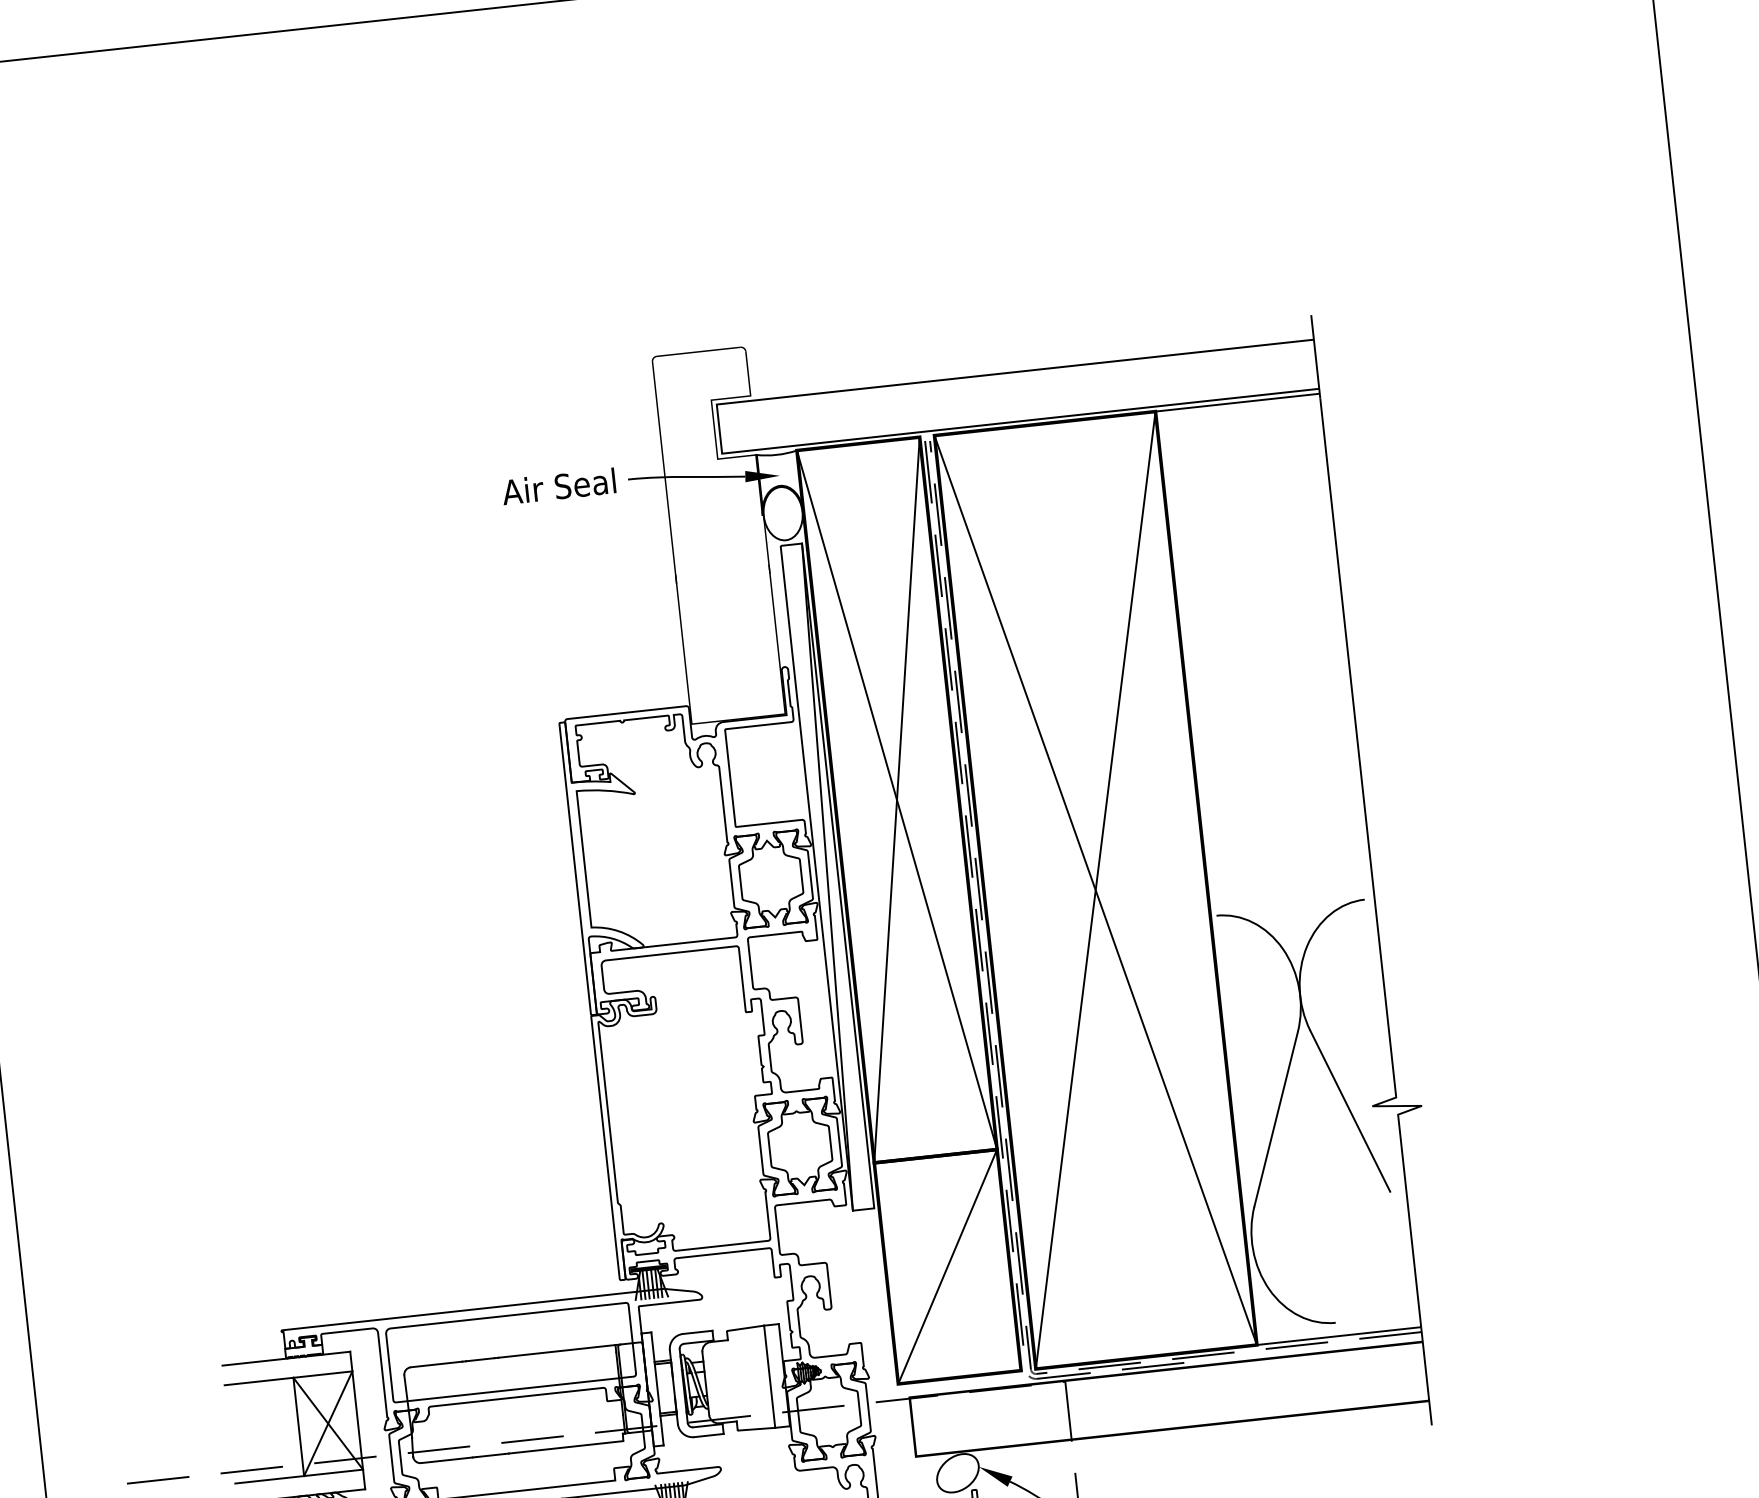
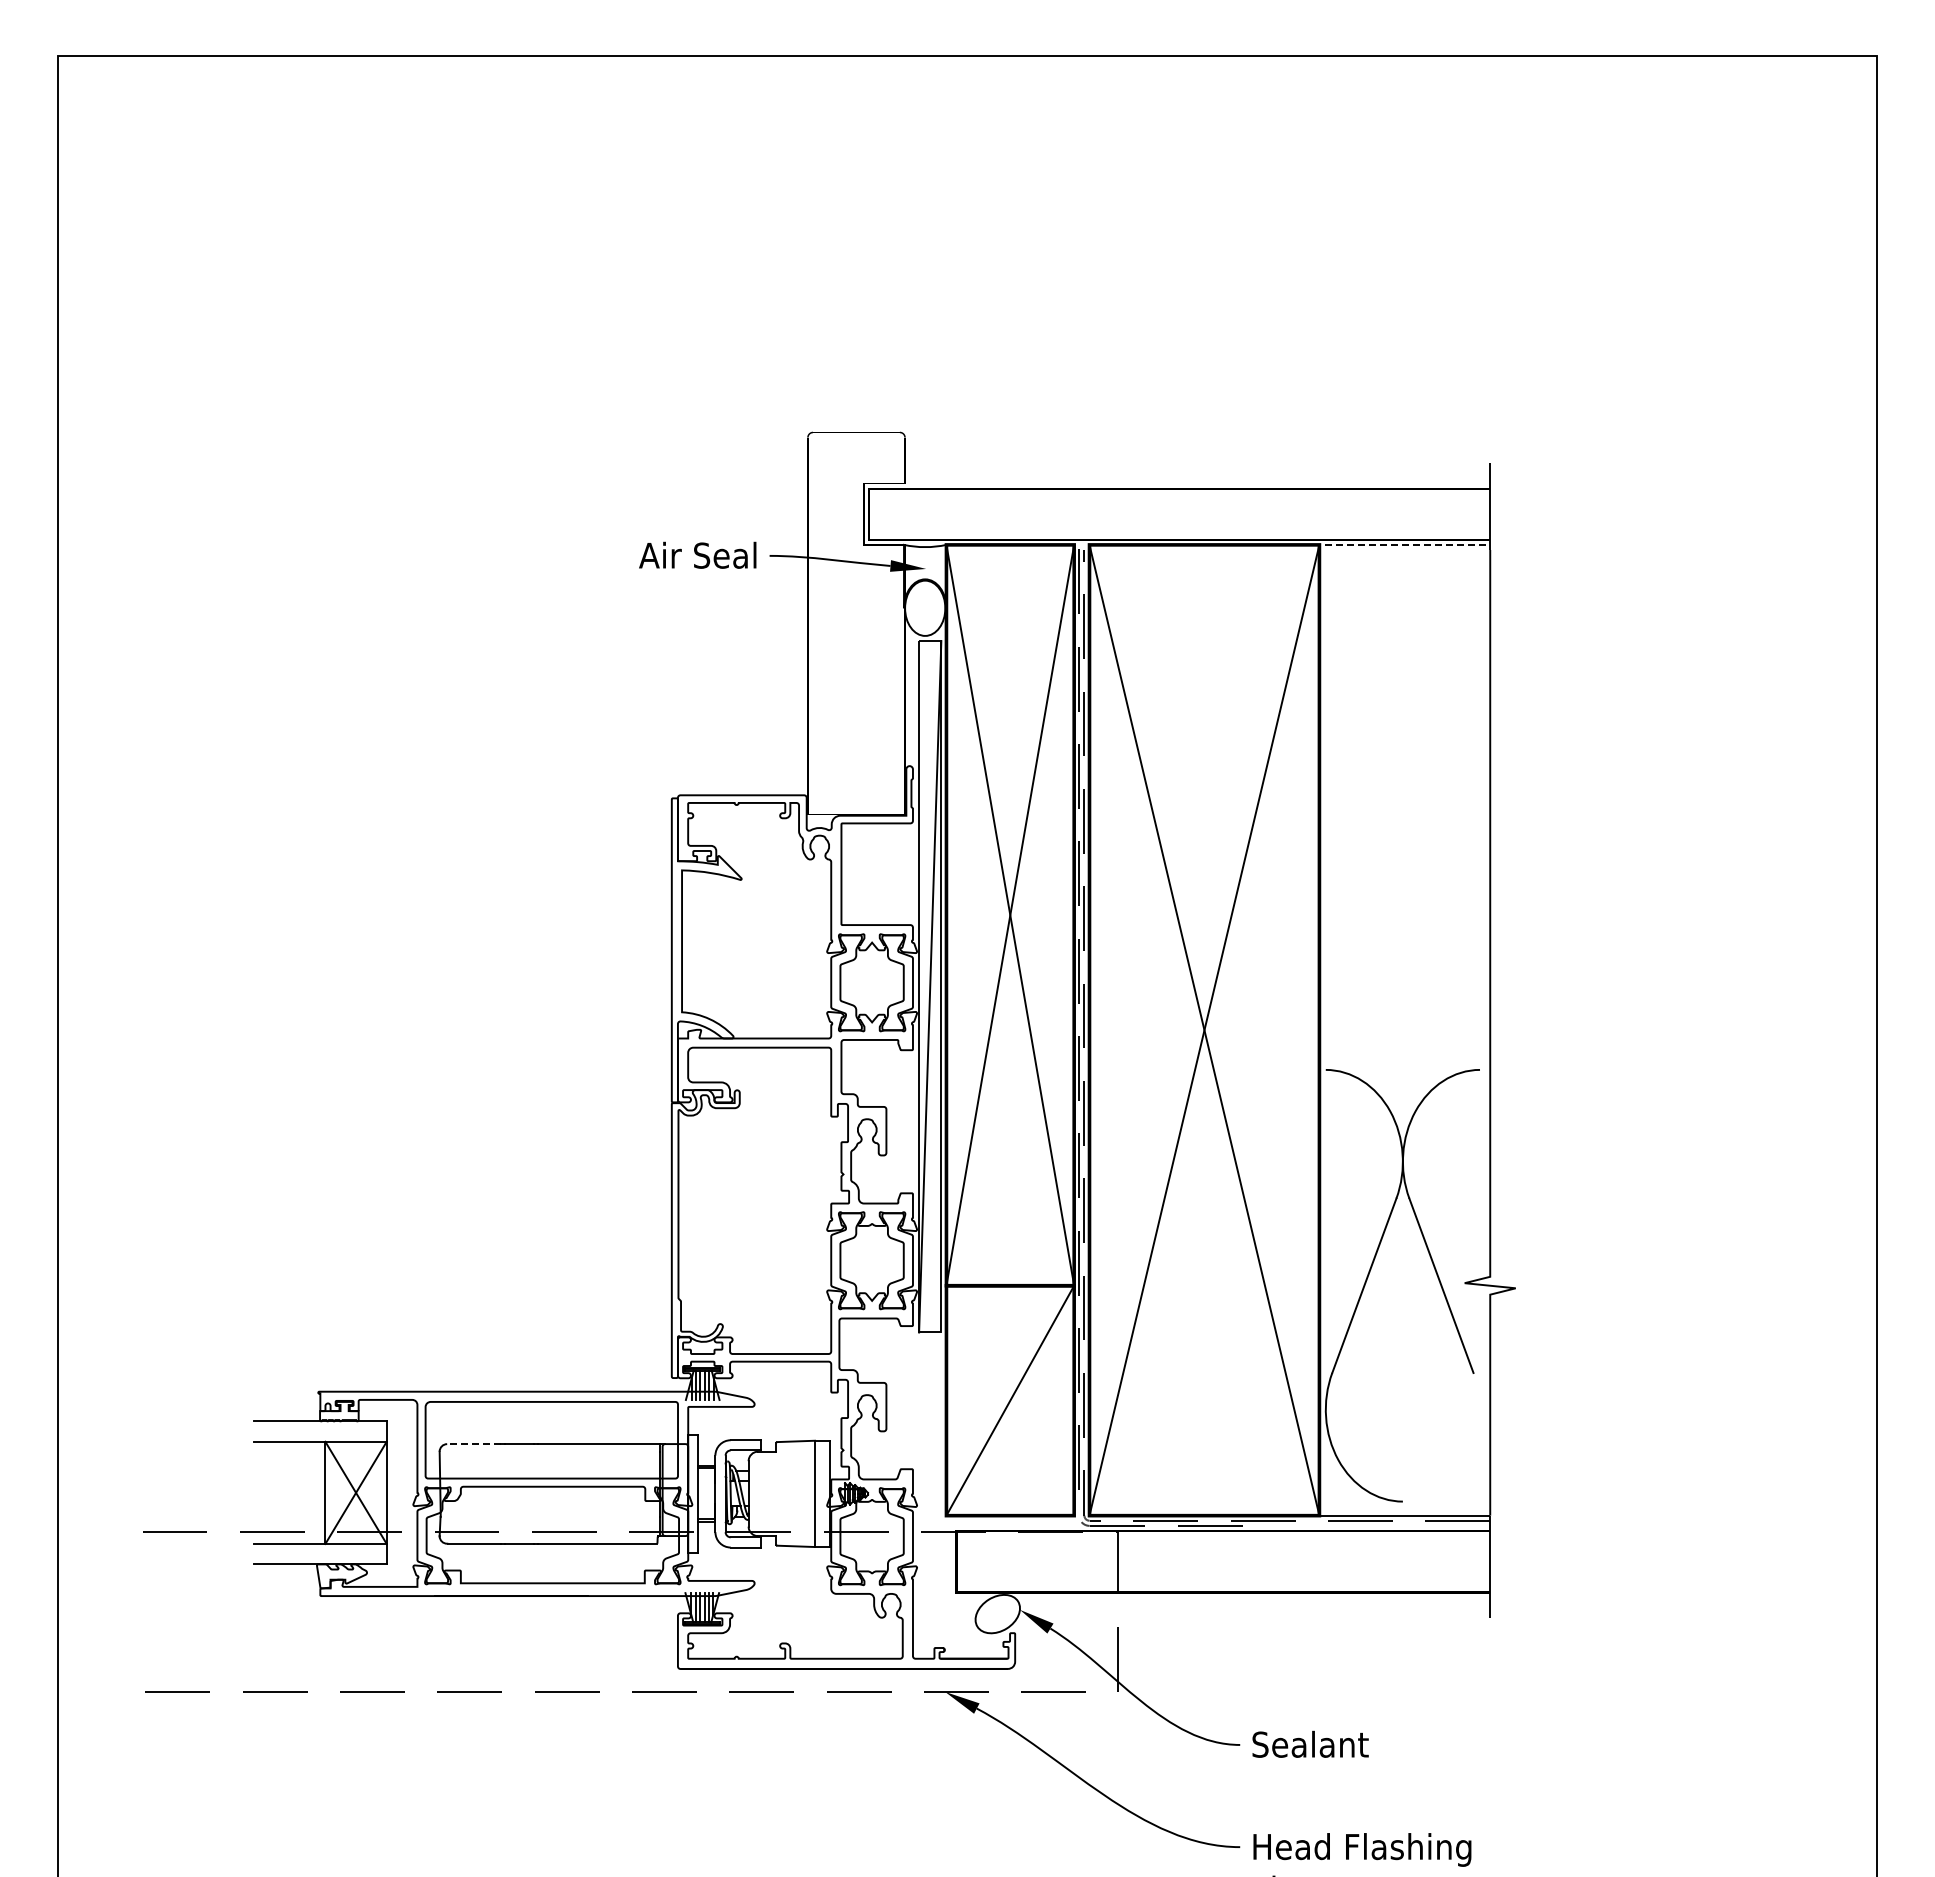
line: (1235, 402) -> (1402, 544), solid -> dashed
line: (436, 1364) -> (473, 1444), solid -> dashed

